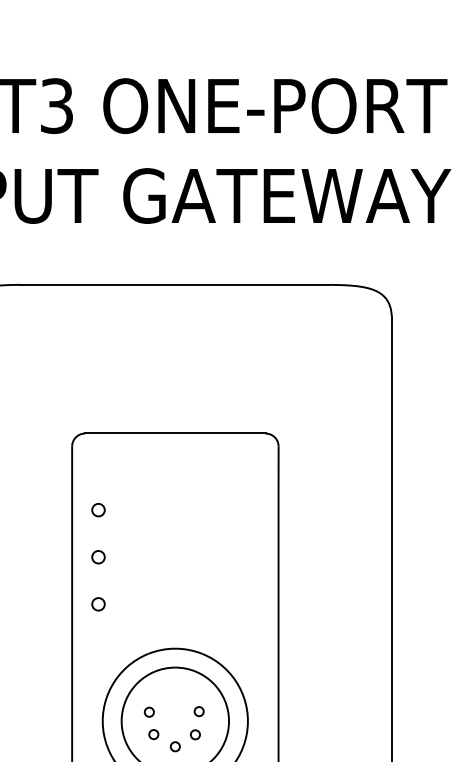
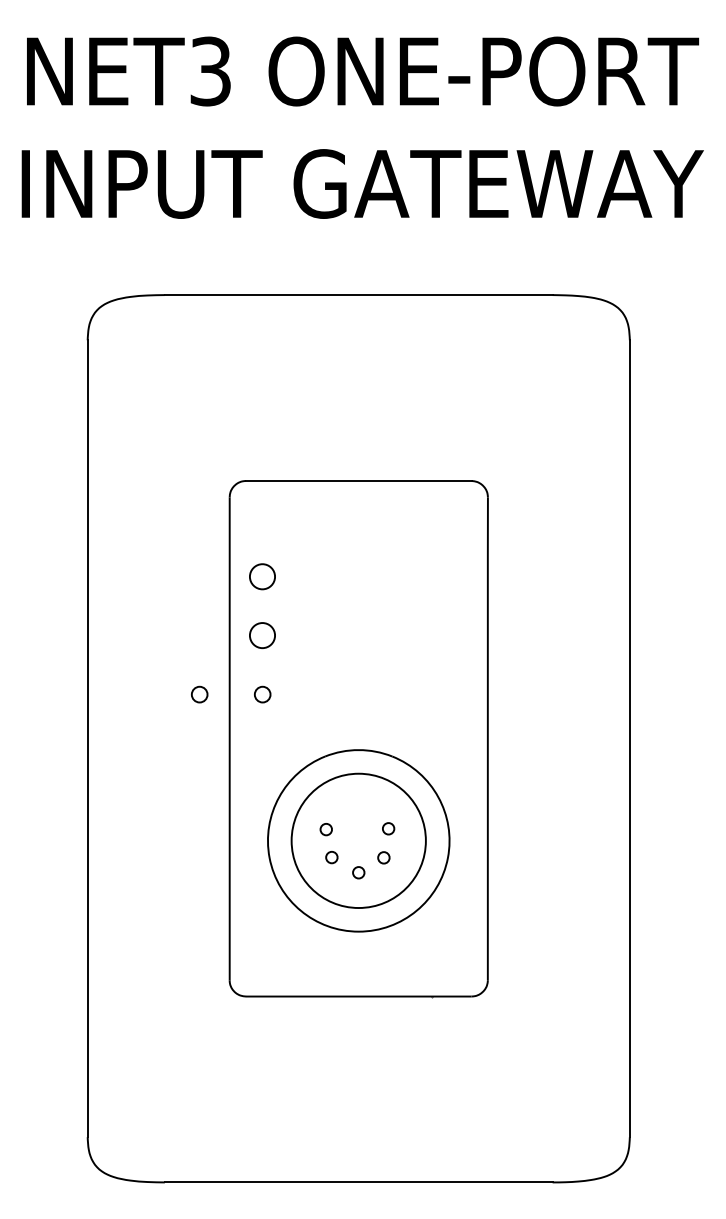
circle: (98, 509) -> (262, 576), size x1.6
circle: (98, 557) -> (262, 635), size x1.6
circle: (47, 604) -> (199, 694), added

